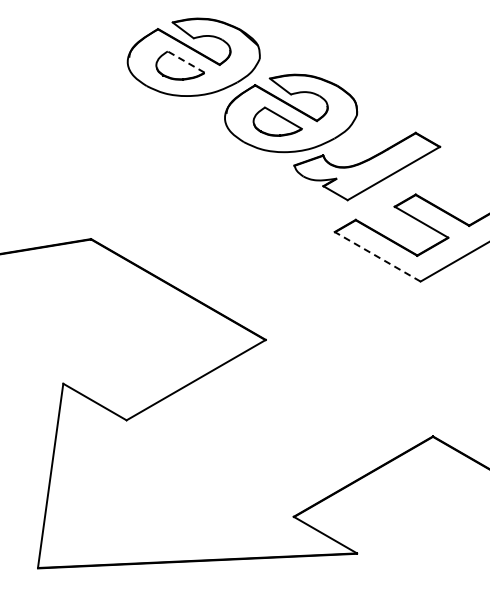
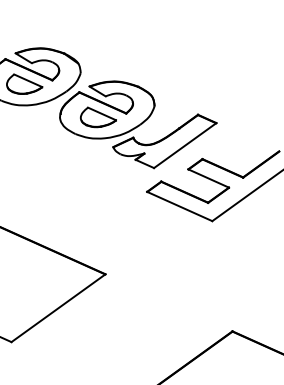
line: (185, 61) -> (27, 80), dashed -> solid
line: (377, 256) -> (179, 206), dashed -> solid

